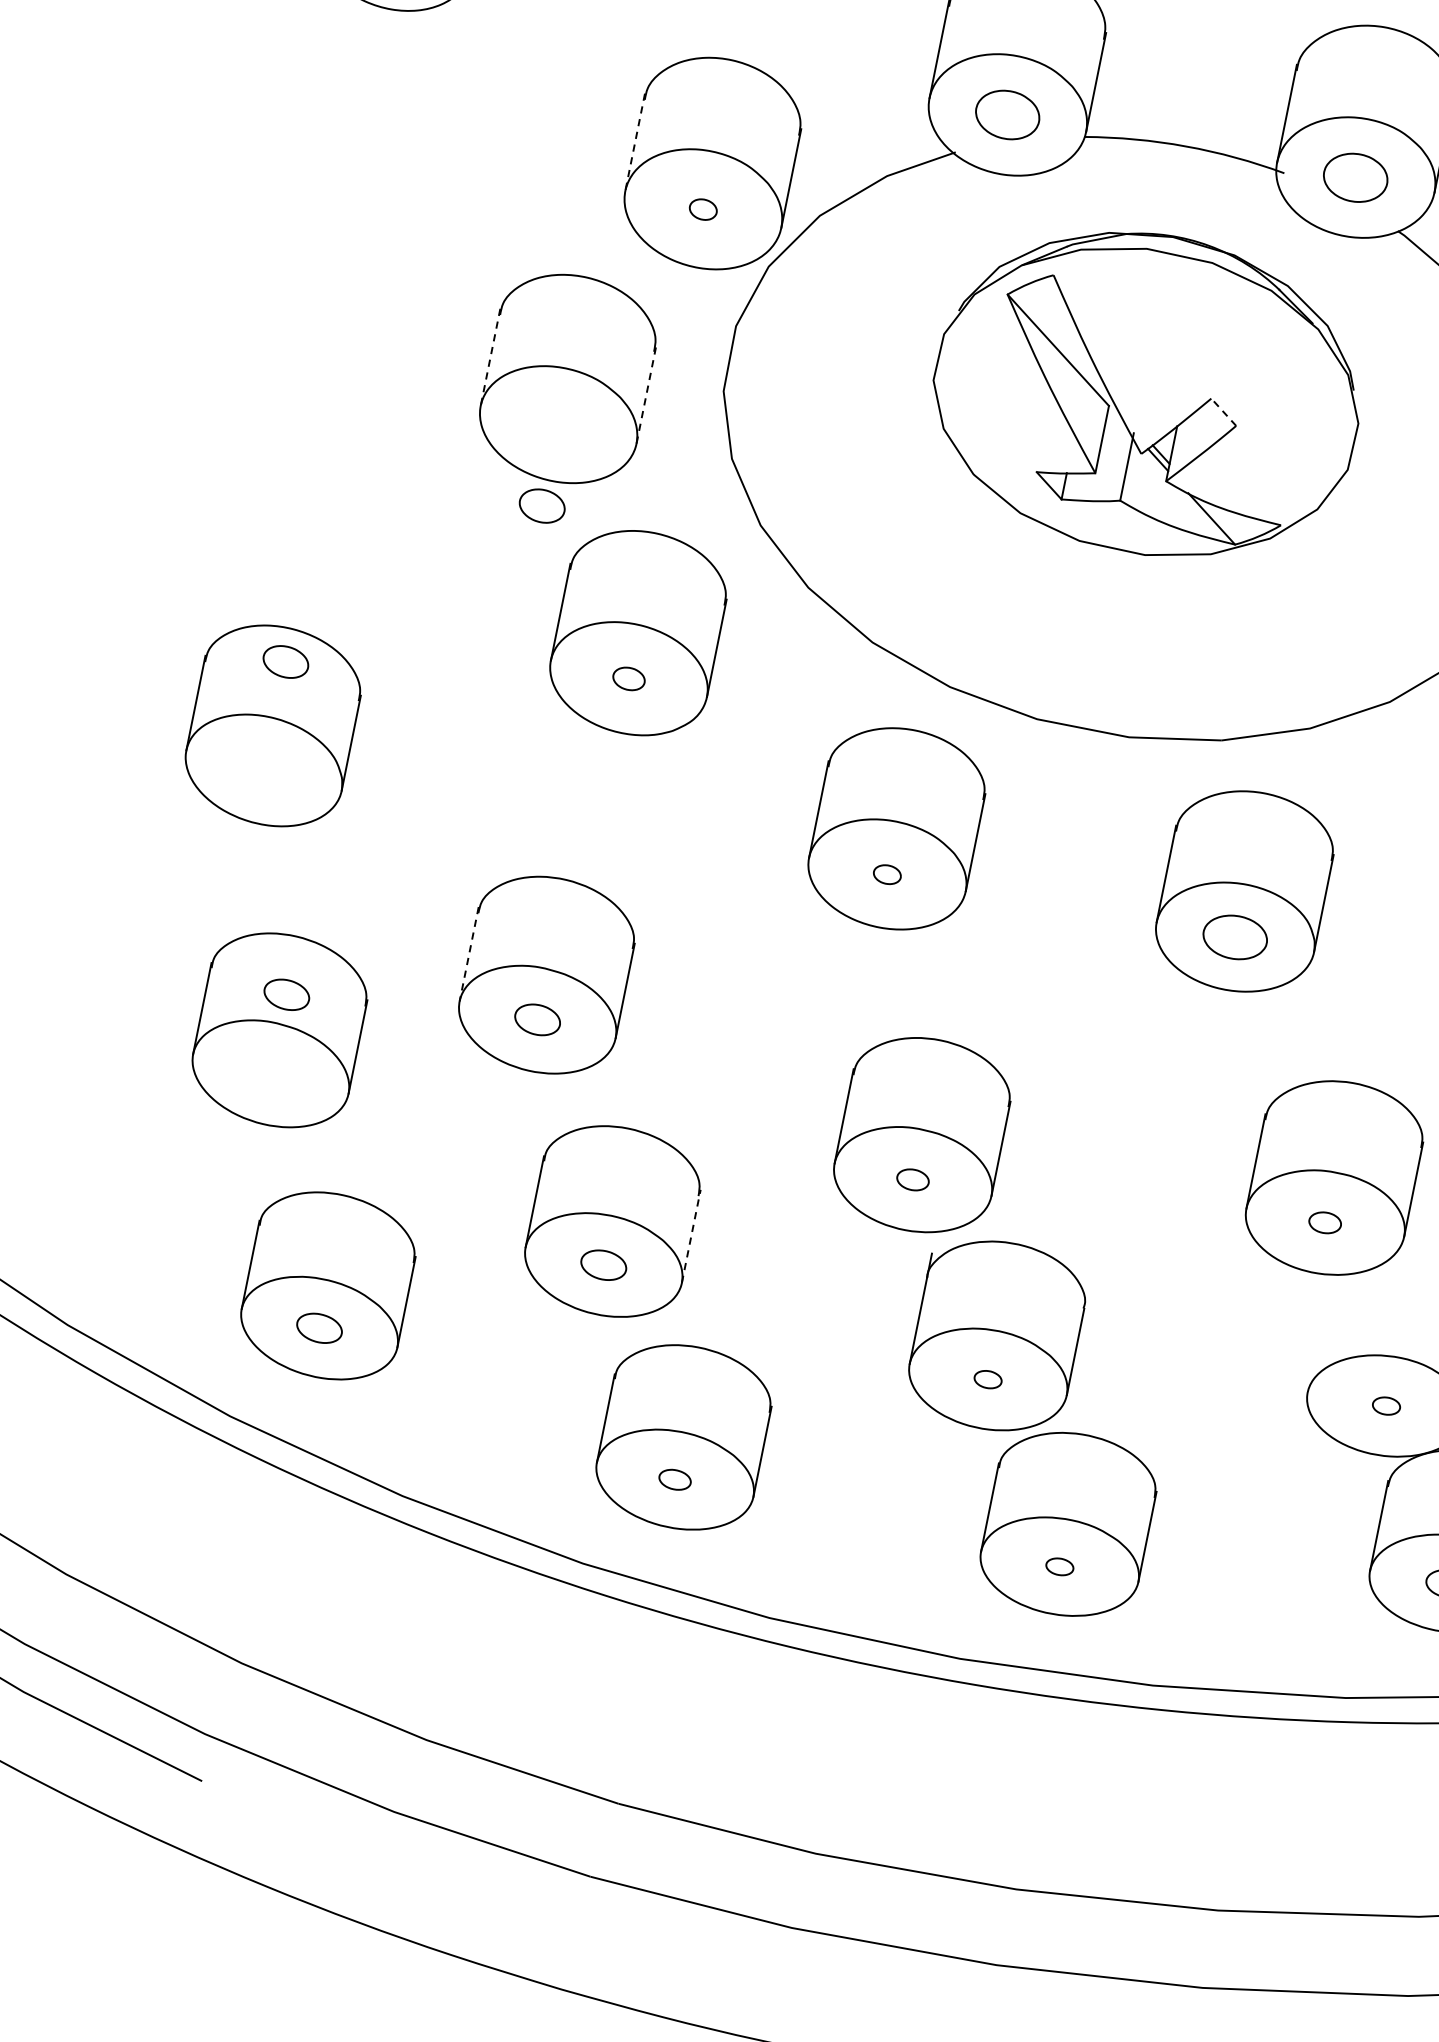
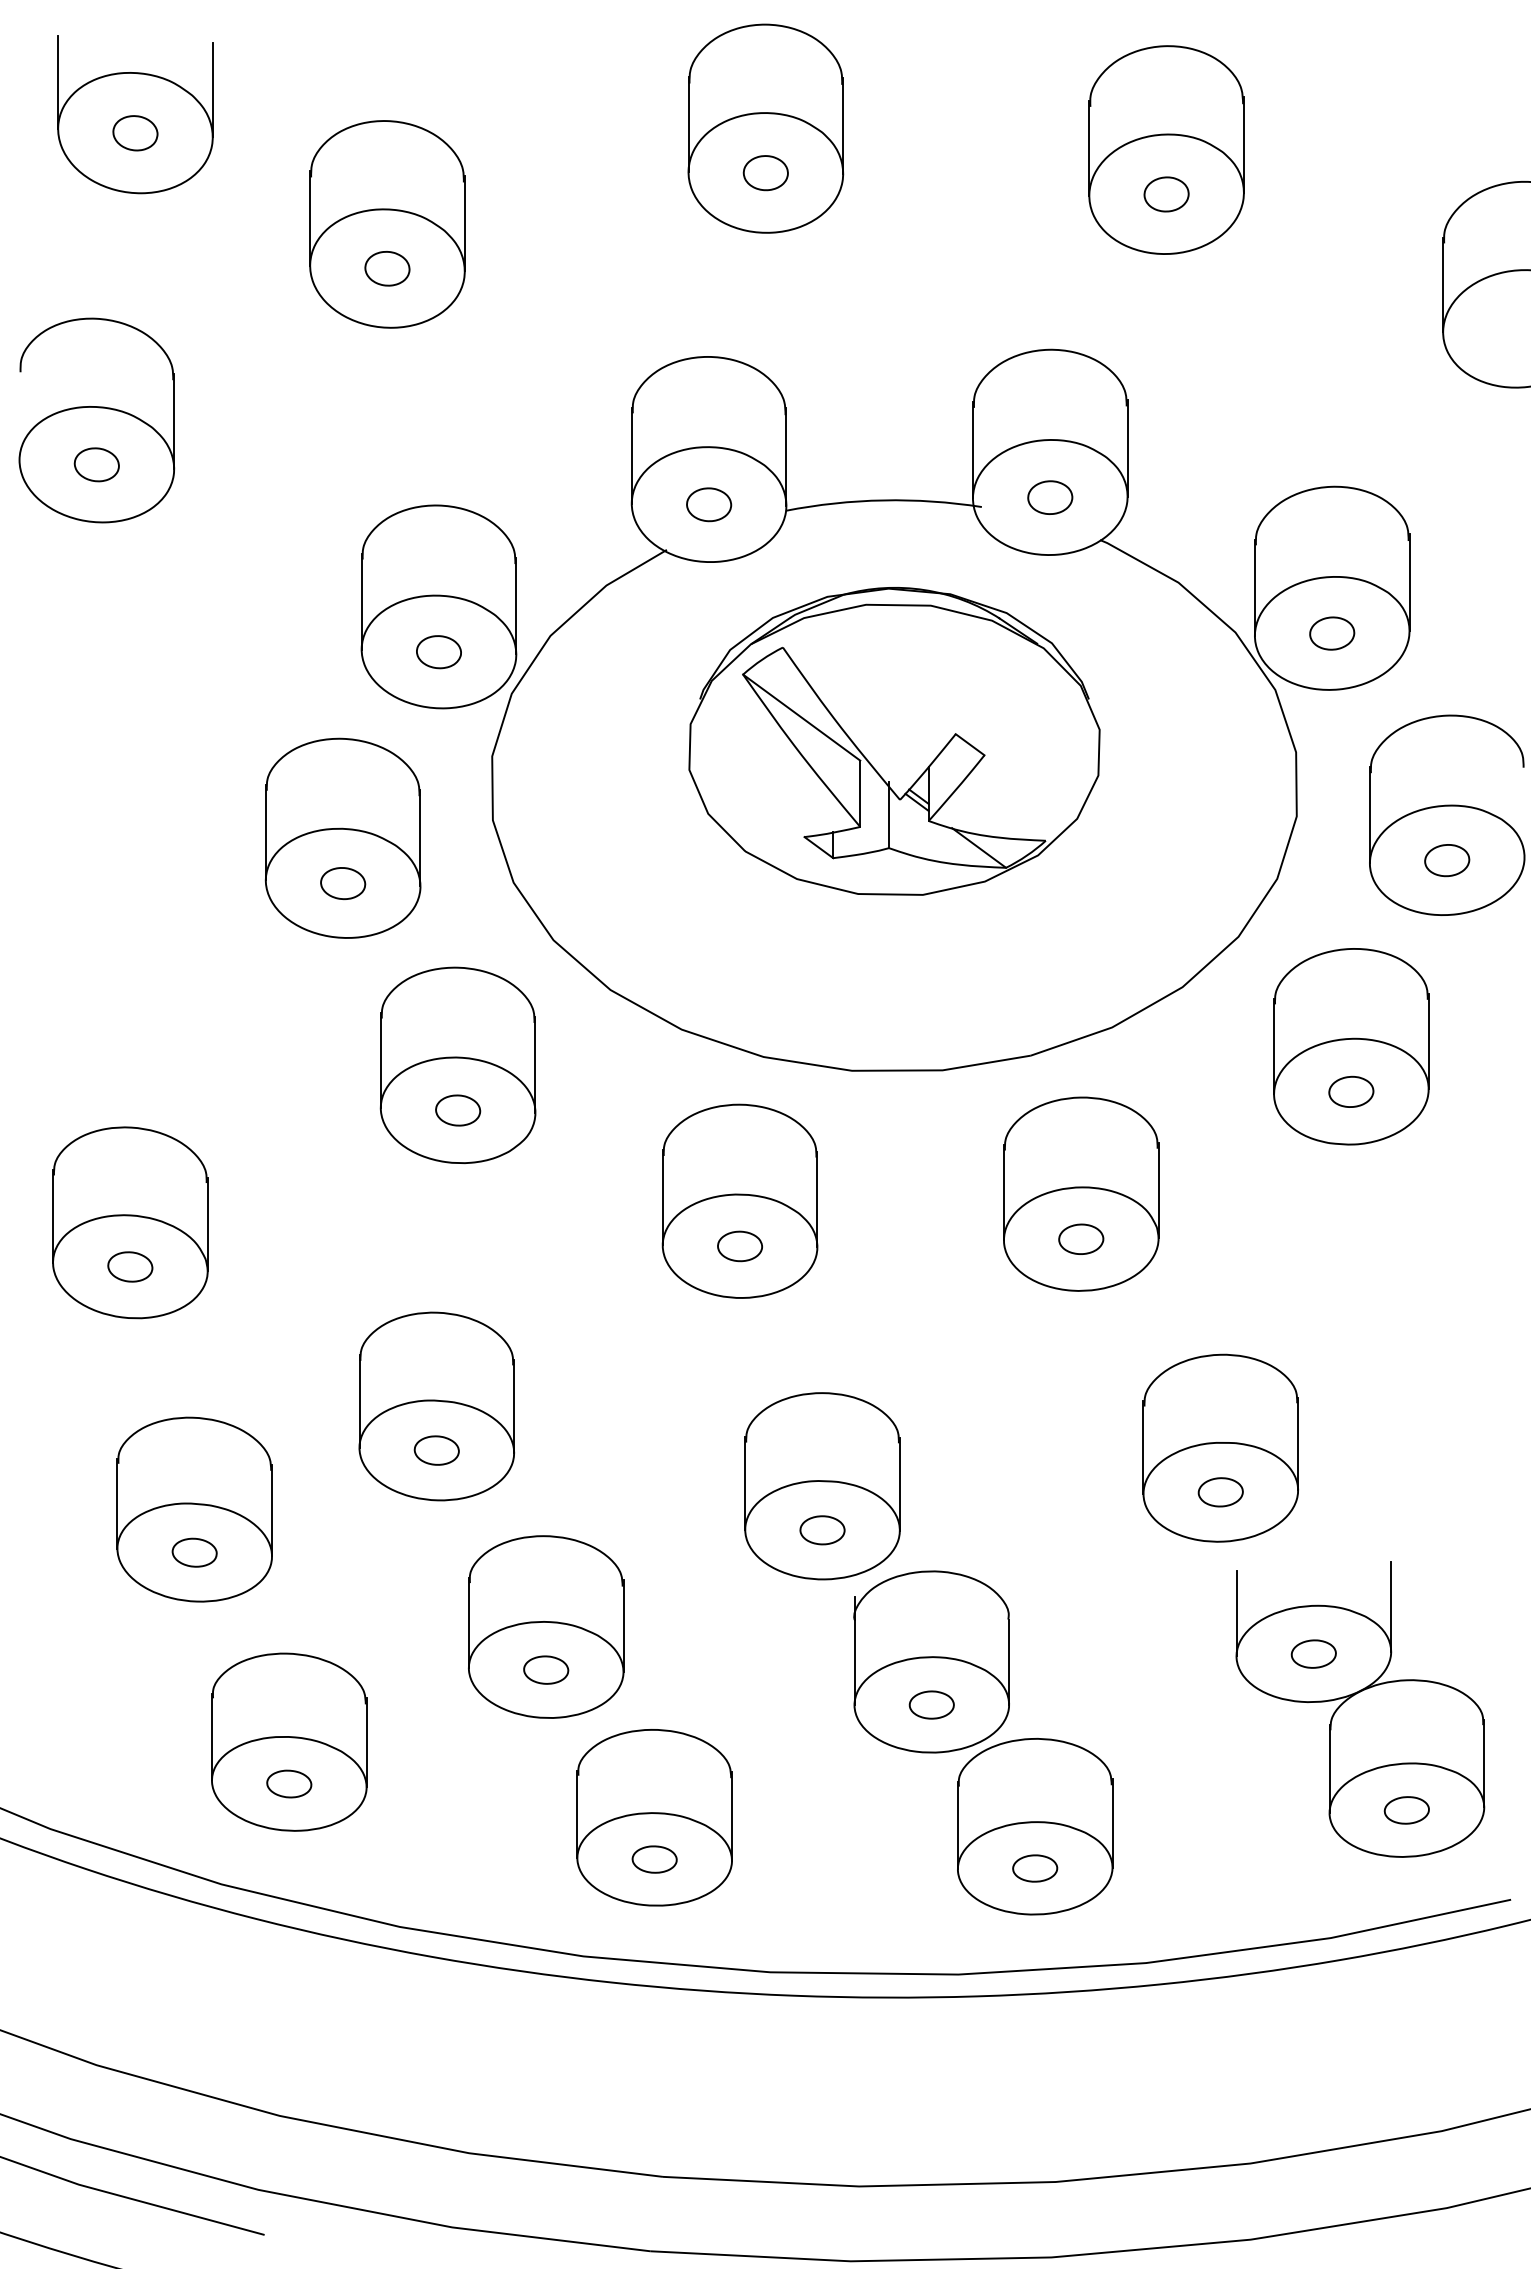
part: (1008, 114) -> (709, 504), size x0.71
line: (635, 142) -> (361, 601), dashed -> solid
part: (1356, 177) -> (1050, 497), size x0.71
part: (702, 209) -> (438, 652), size x1.67
line: (490, 357) -> (265, 832), dashed -> solid
line: (646, 393) -> (420, 837), dashed -> solid
line: (1224, 412) -> (970, 744), dashed -> solid
part: (542, 506) -> (343, 883), moved
part: (286, 661) -> (130, 1266), moved
part: (629, 678) -> (458, 1110), size x1.43
part: (886, 874) -> (739, 1246), size x1.67
part: (1235, 936) -> (1081, 1238), size x0.71
line: (469, 954) -> (359, 1401), dashed -> solid
part: (286, 994) -> (194, 1552), moved
part: (912, 1180) -> (822, 1530), size x1.43
part: (1324, 1222) -> (1220, 1492), size x1.43
line: (691, 1236) -> (623, 1626), dashed -> solid
line: (1316, 1349) -> (1236, 1613), added
part: (988, 1379) -> (931, 1704), size x1.67
part: (1386, 1405) -> (1313, 1653), size x1.67
part: (674, 1479) -> (654, 1859), size x1.43
part: (1060, 1566) -> (1035, 1868), size x1.67

